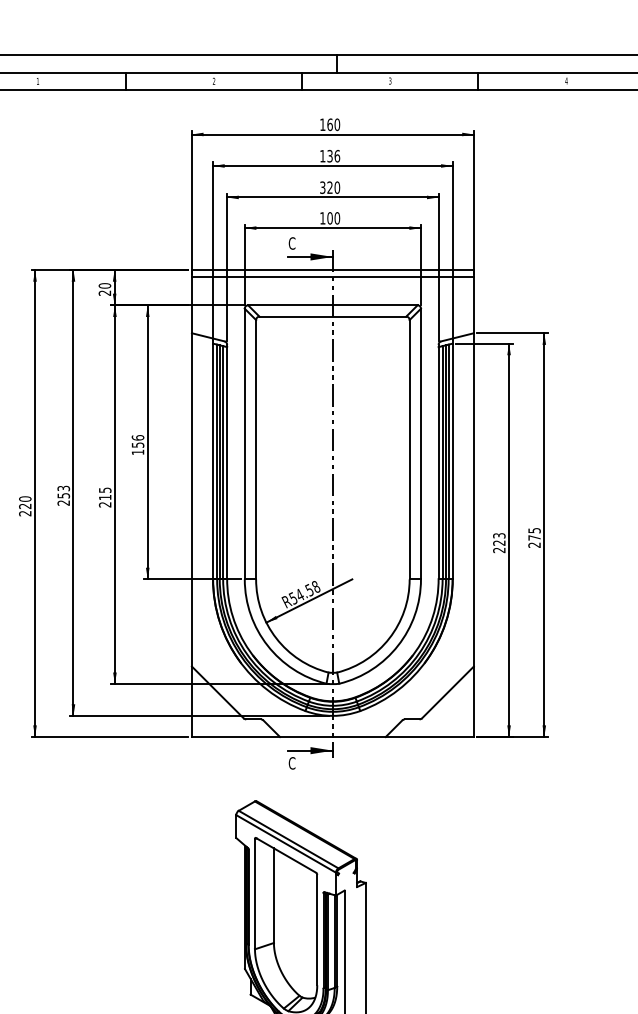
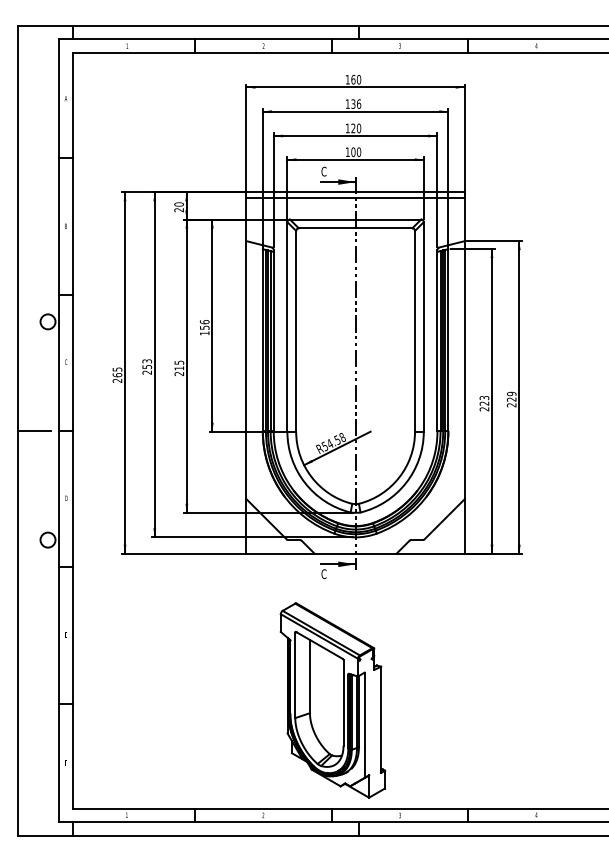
text: (322, 187) -> (347, 128), 320 -> 120
text: (25, 502) -> (117, 372), 220 -> 265
text: (534, 533) -> (511, 396), 275 -> 229

